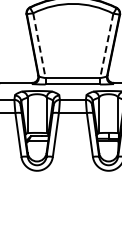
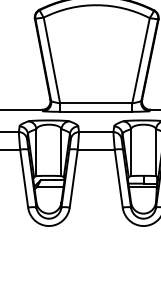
line: (106, 45) -> (140, 60), dashed -> solid
line: (39, 46) -> (52, 61), dashed -> solid

